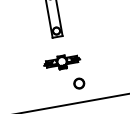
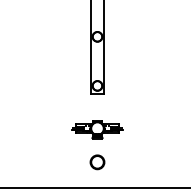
part: (79, 83) -> (97, 162), moved

